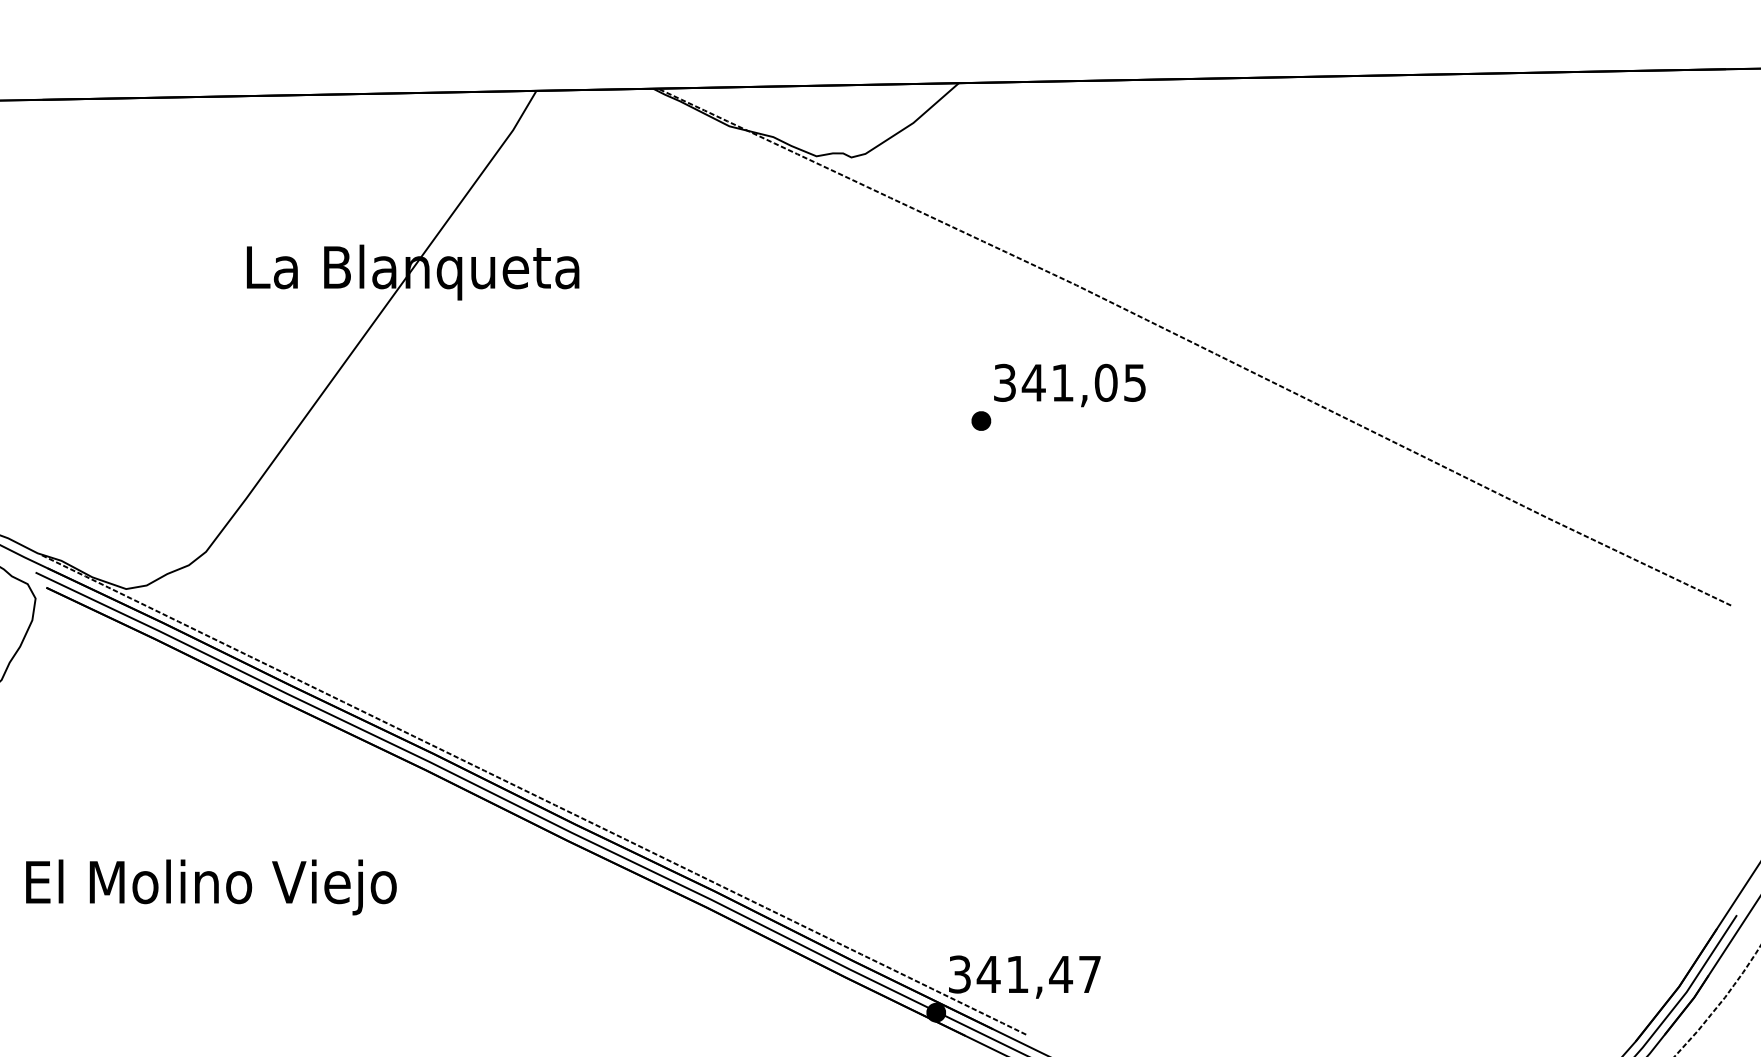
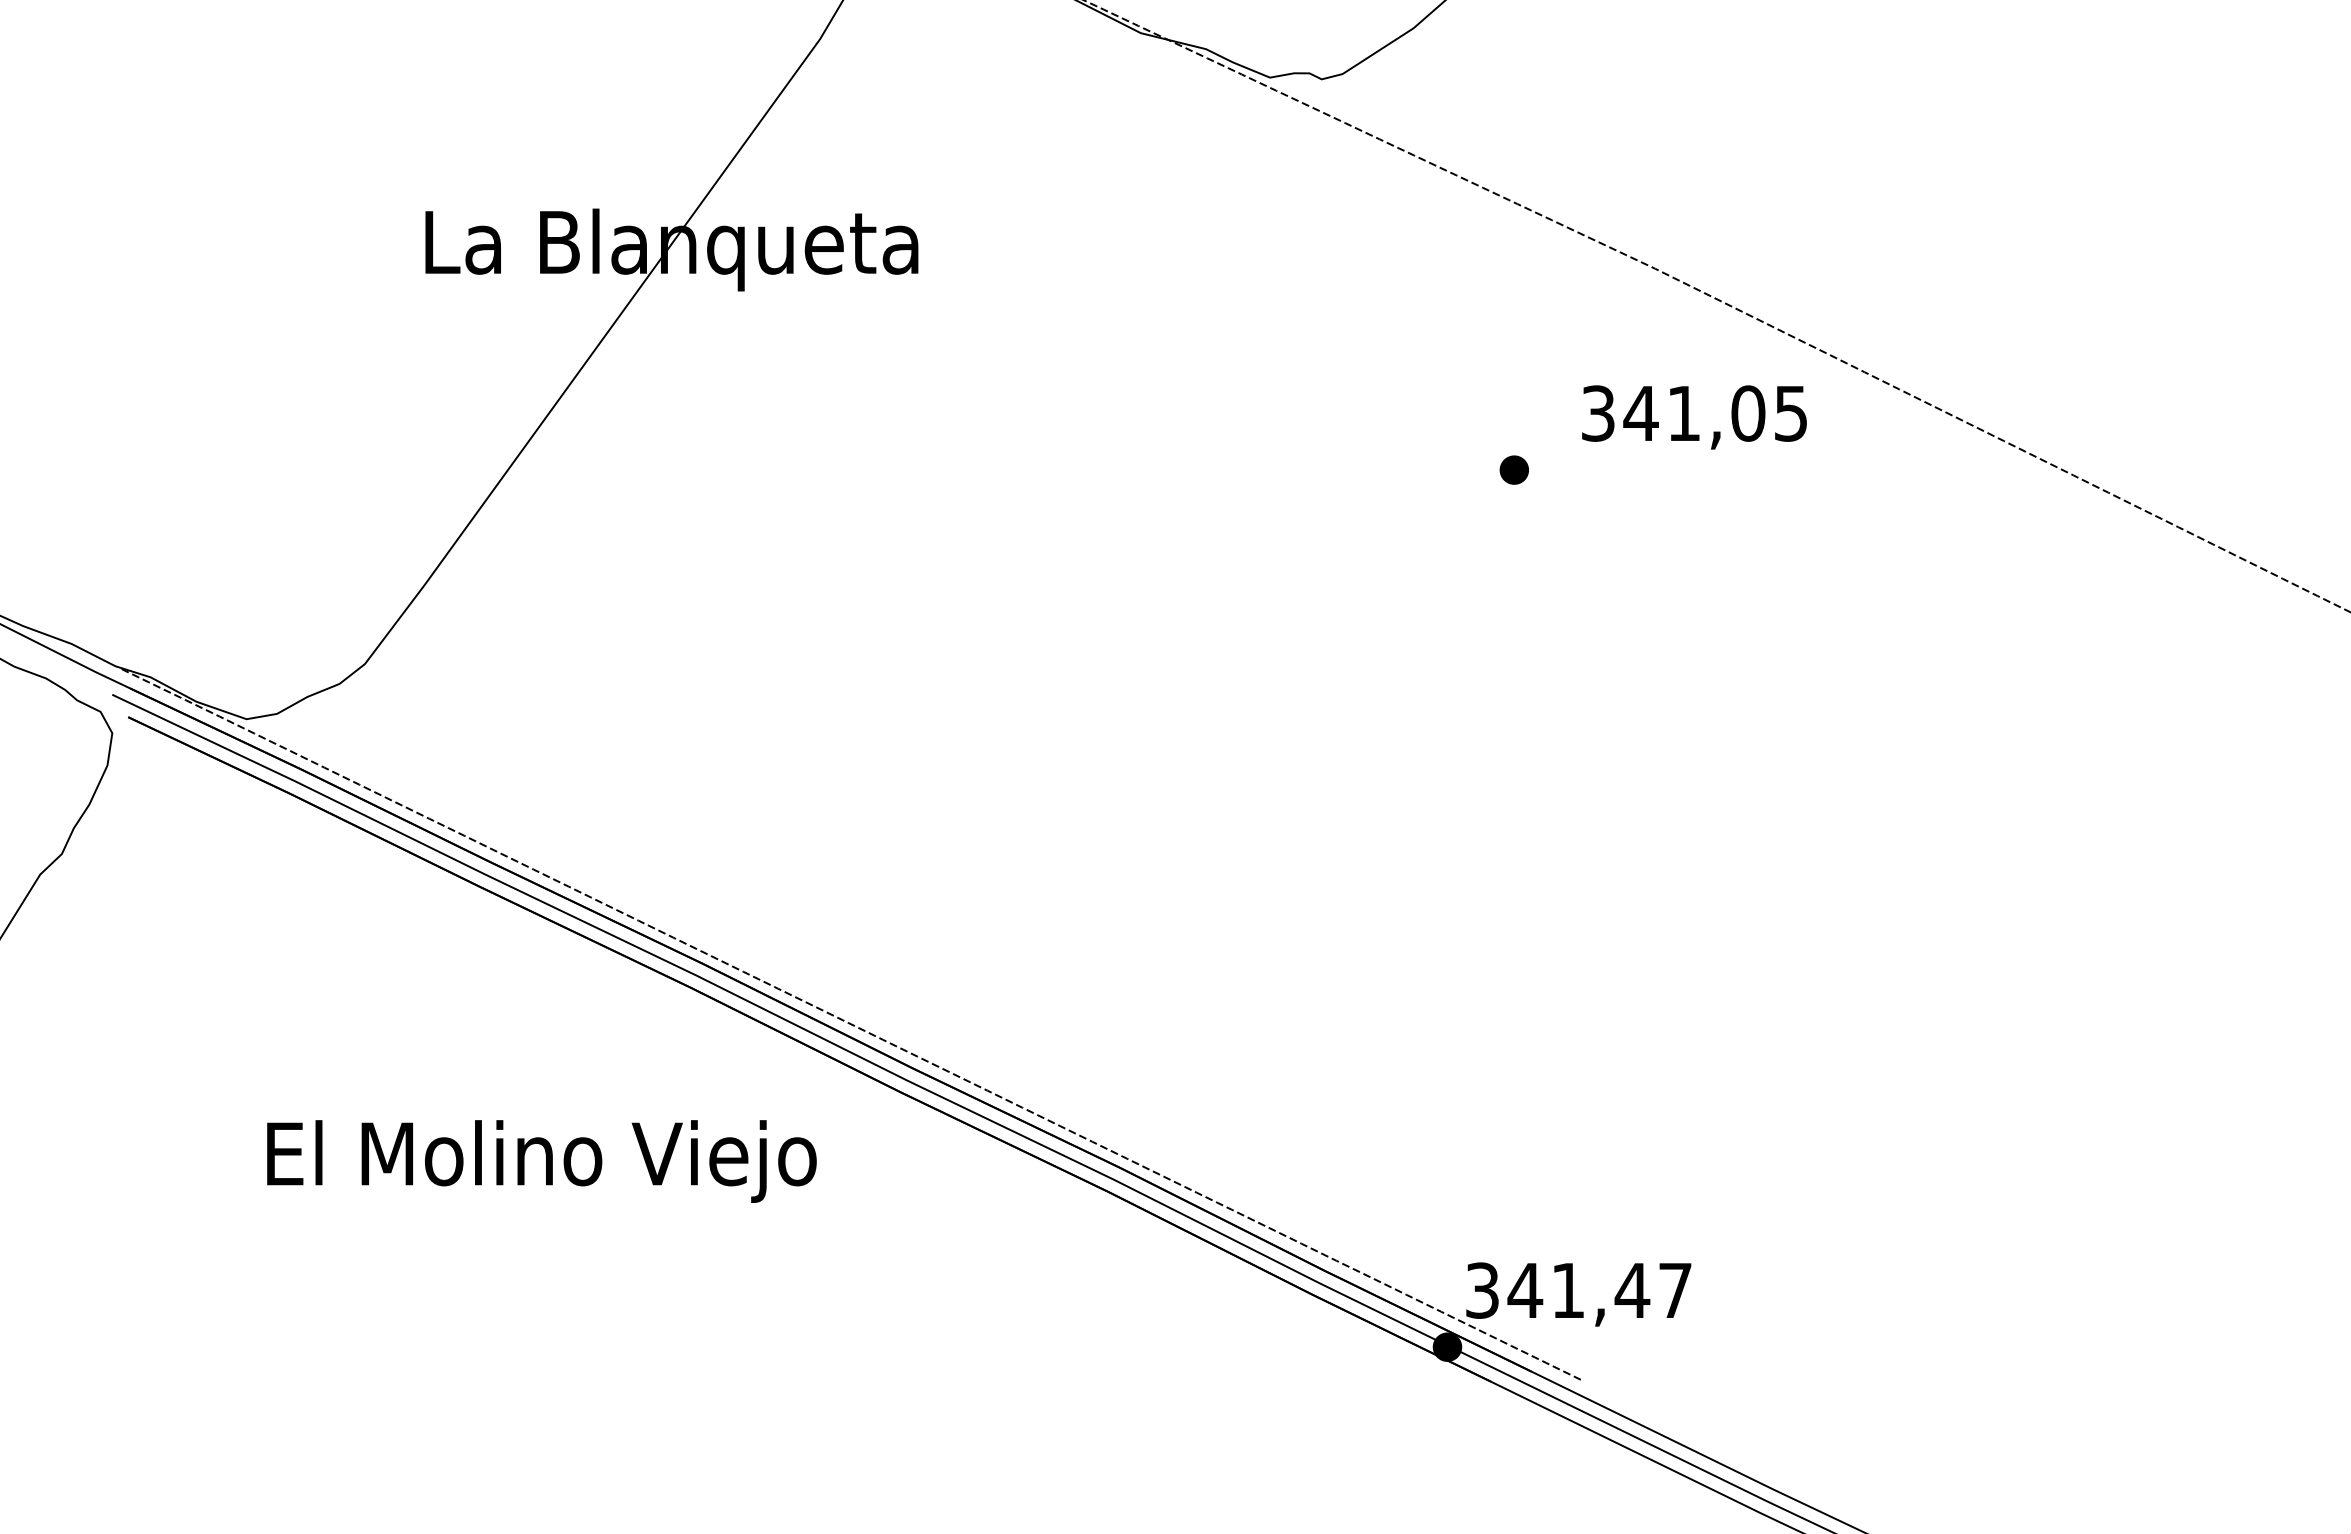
text: (1069, 385) -> (1693, 417), moved
text: (211, 887) -> (542, 1161), moved

